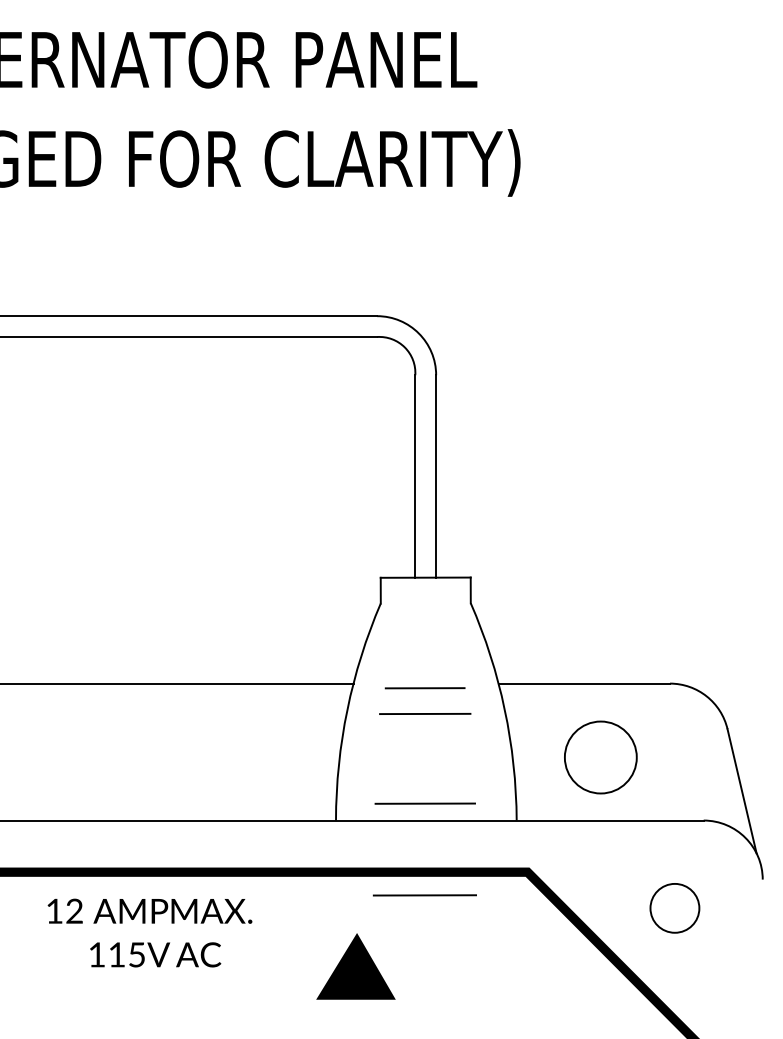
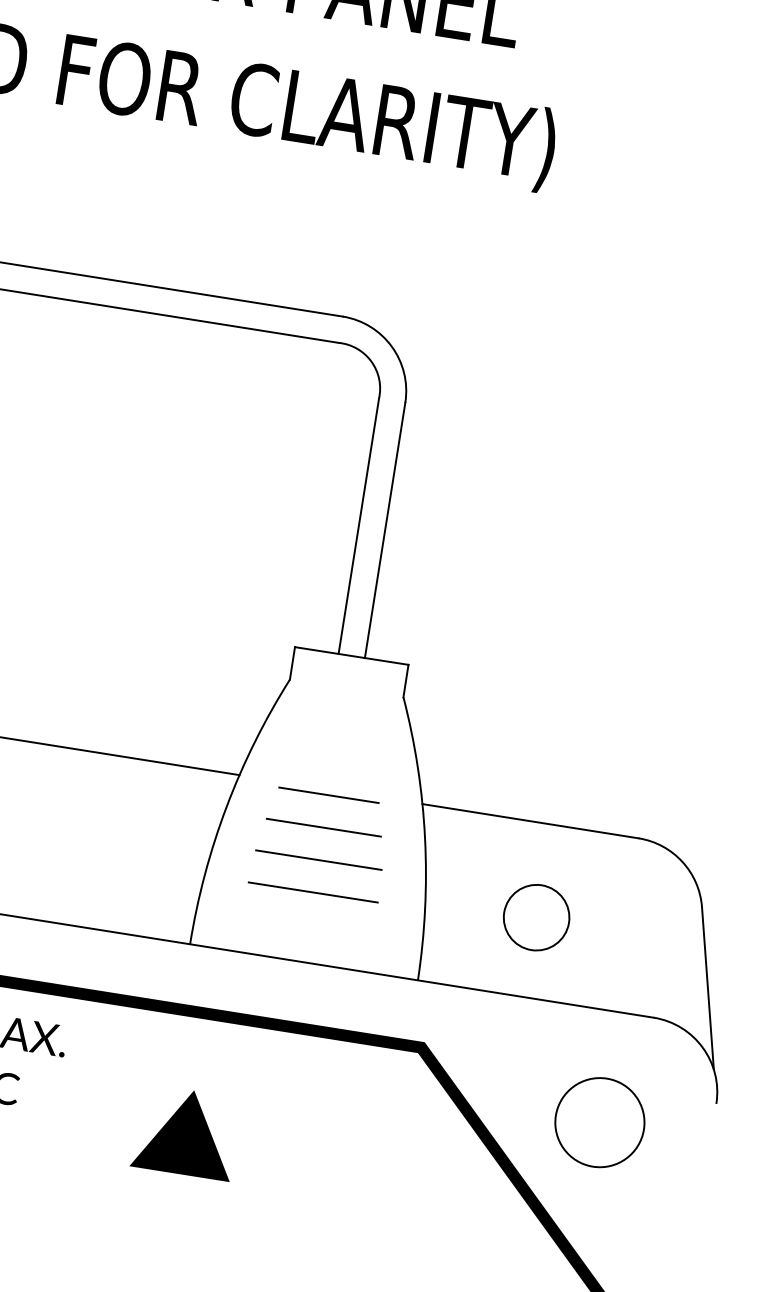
circle: (600, 757) -> (536, 917), size x0.71
line: (424, 803) -> (317, 859), moved
line: (424, 895) -> (312, 892), moved
circle: (674, 908) -> (599, 1122), size x1.43

